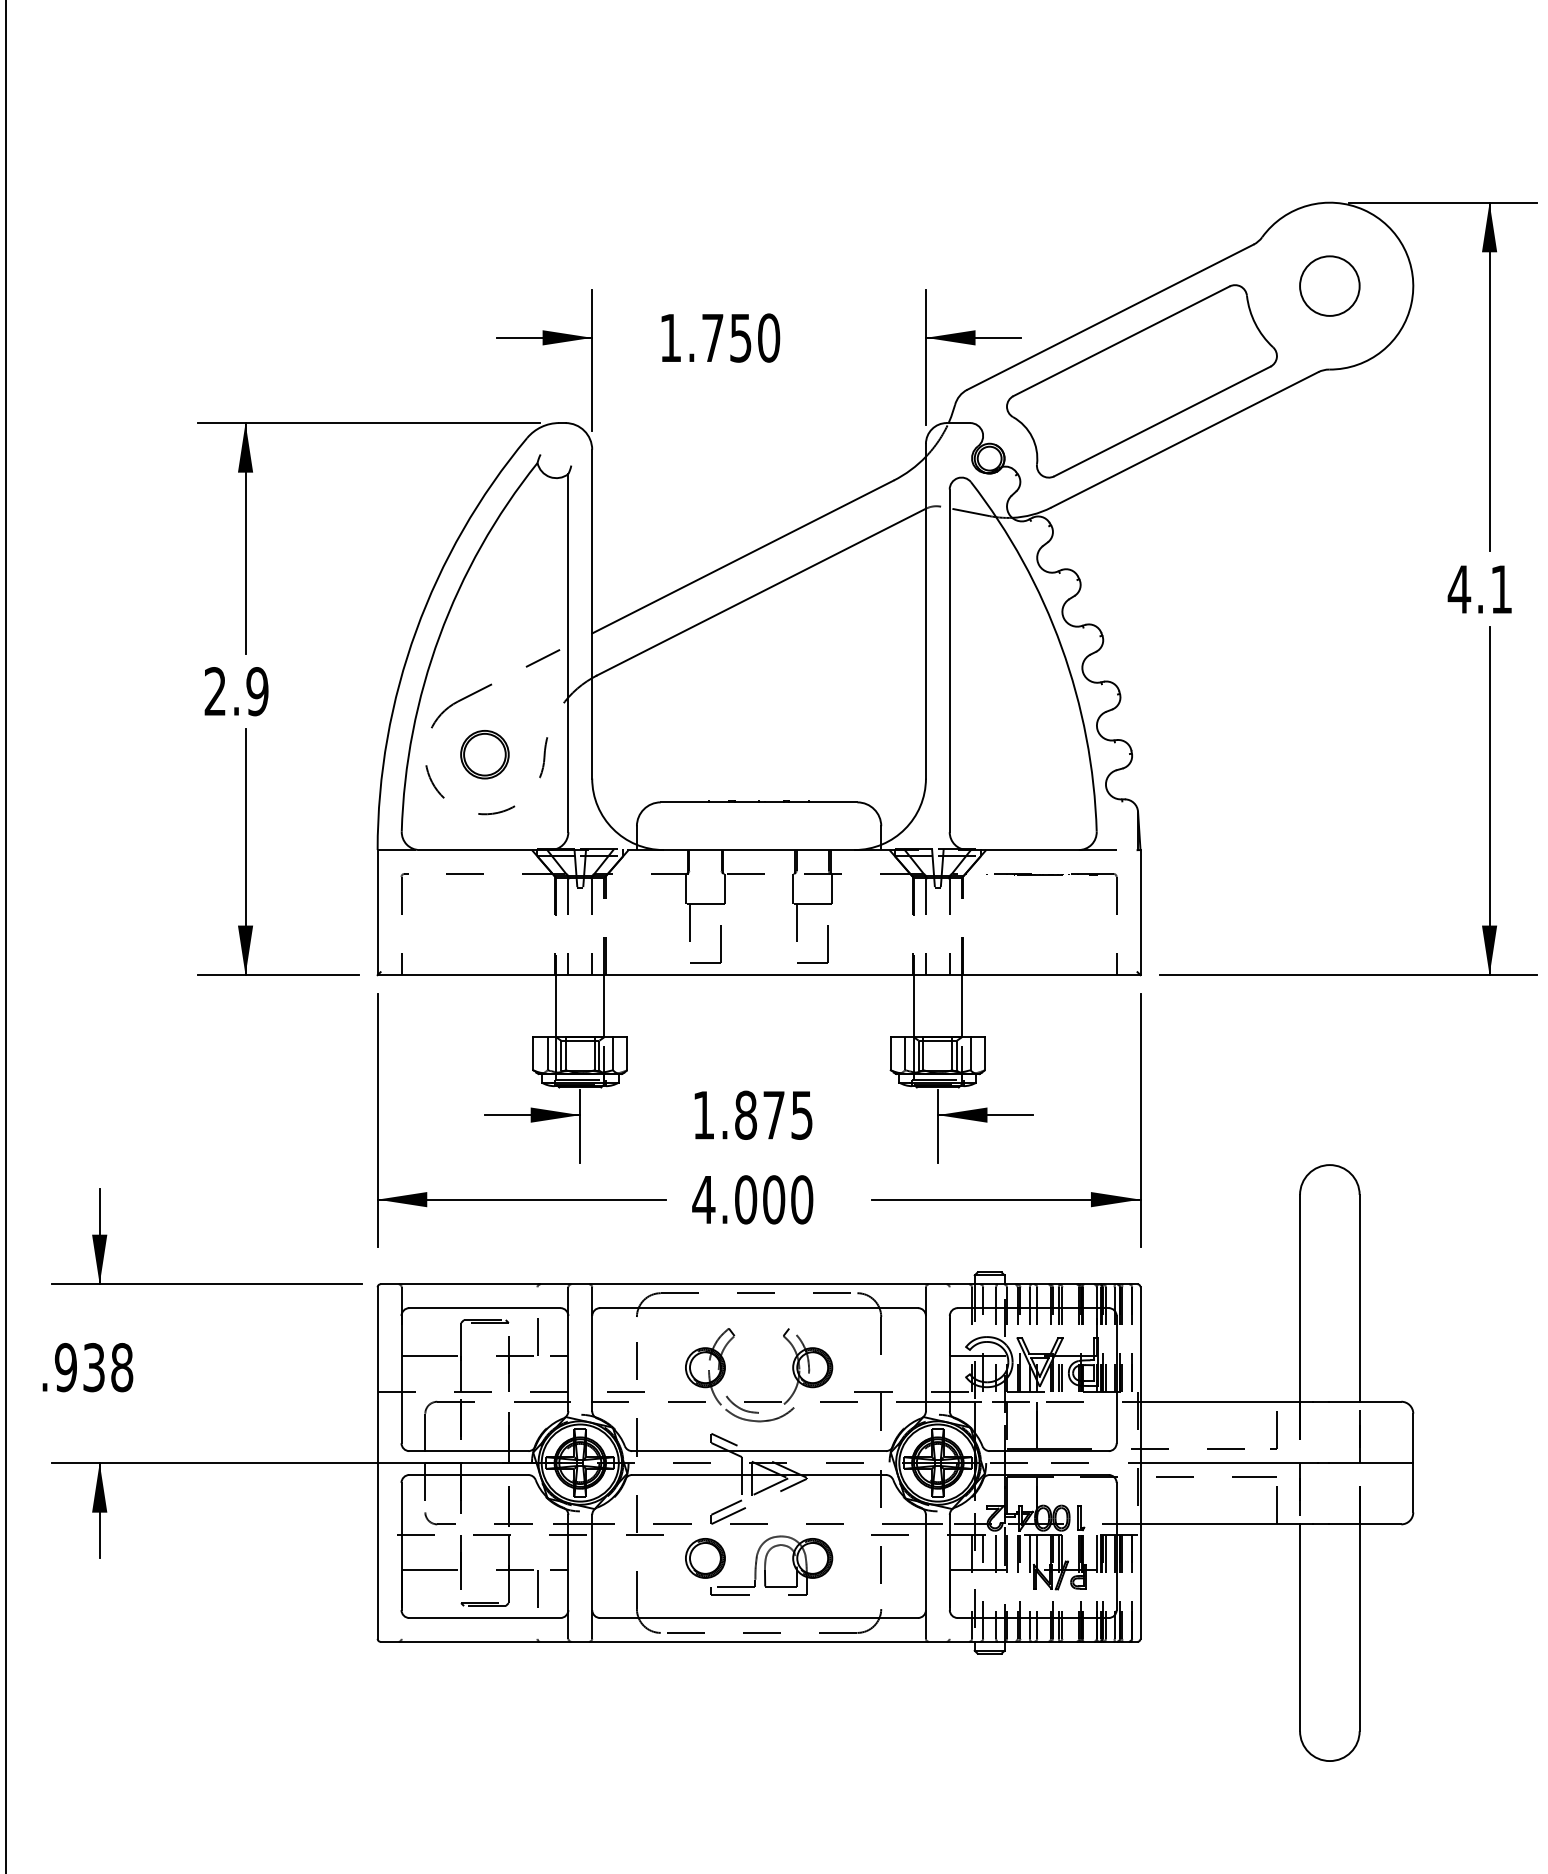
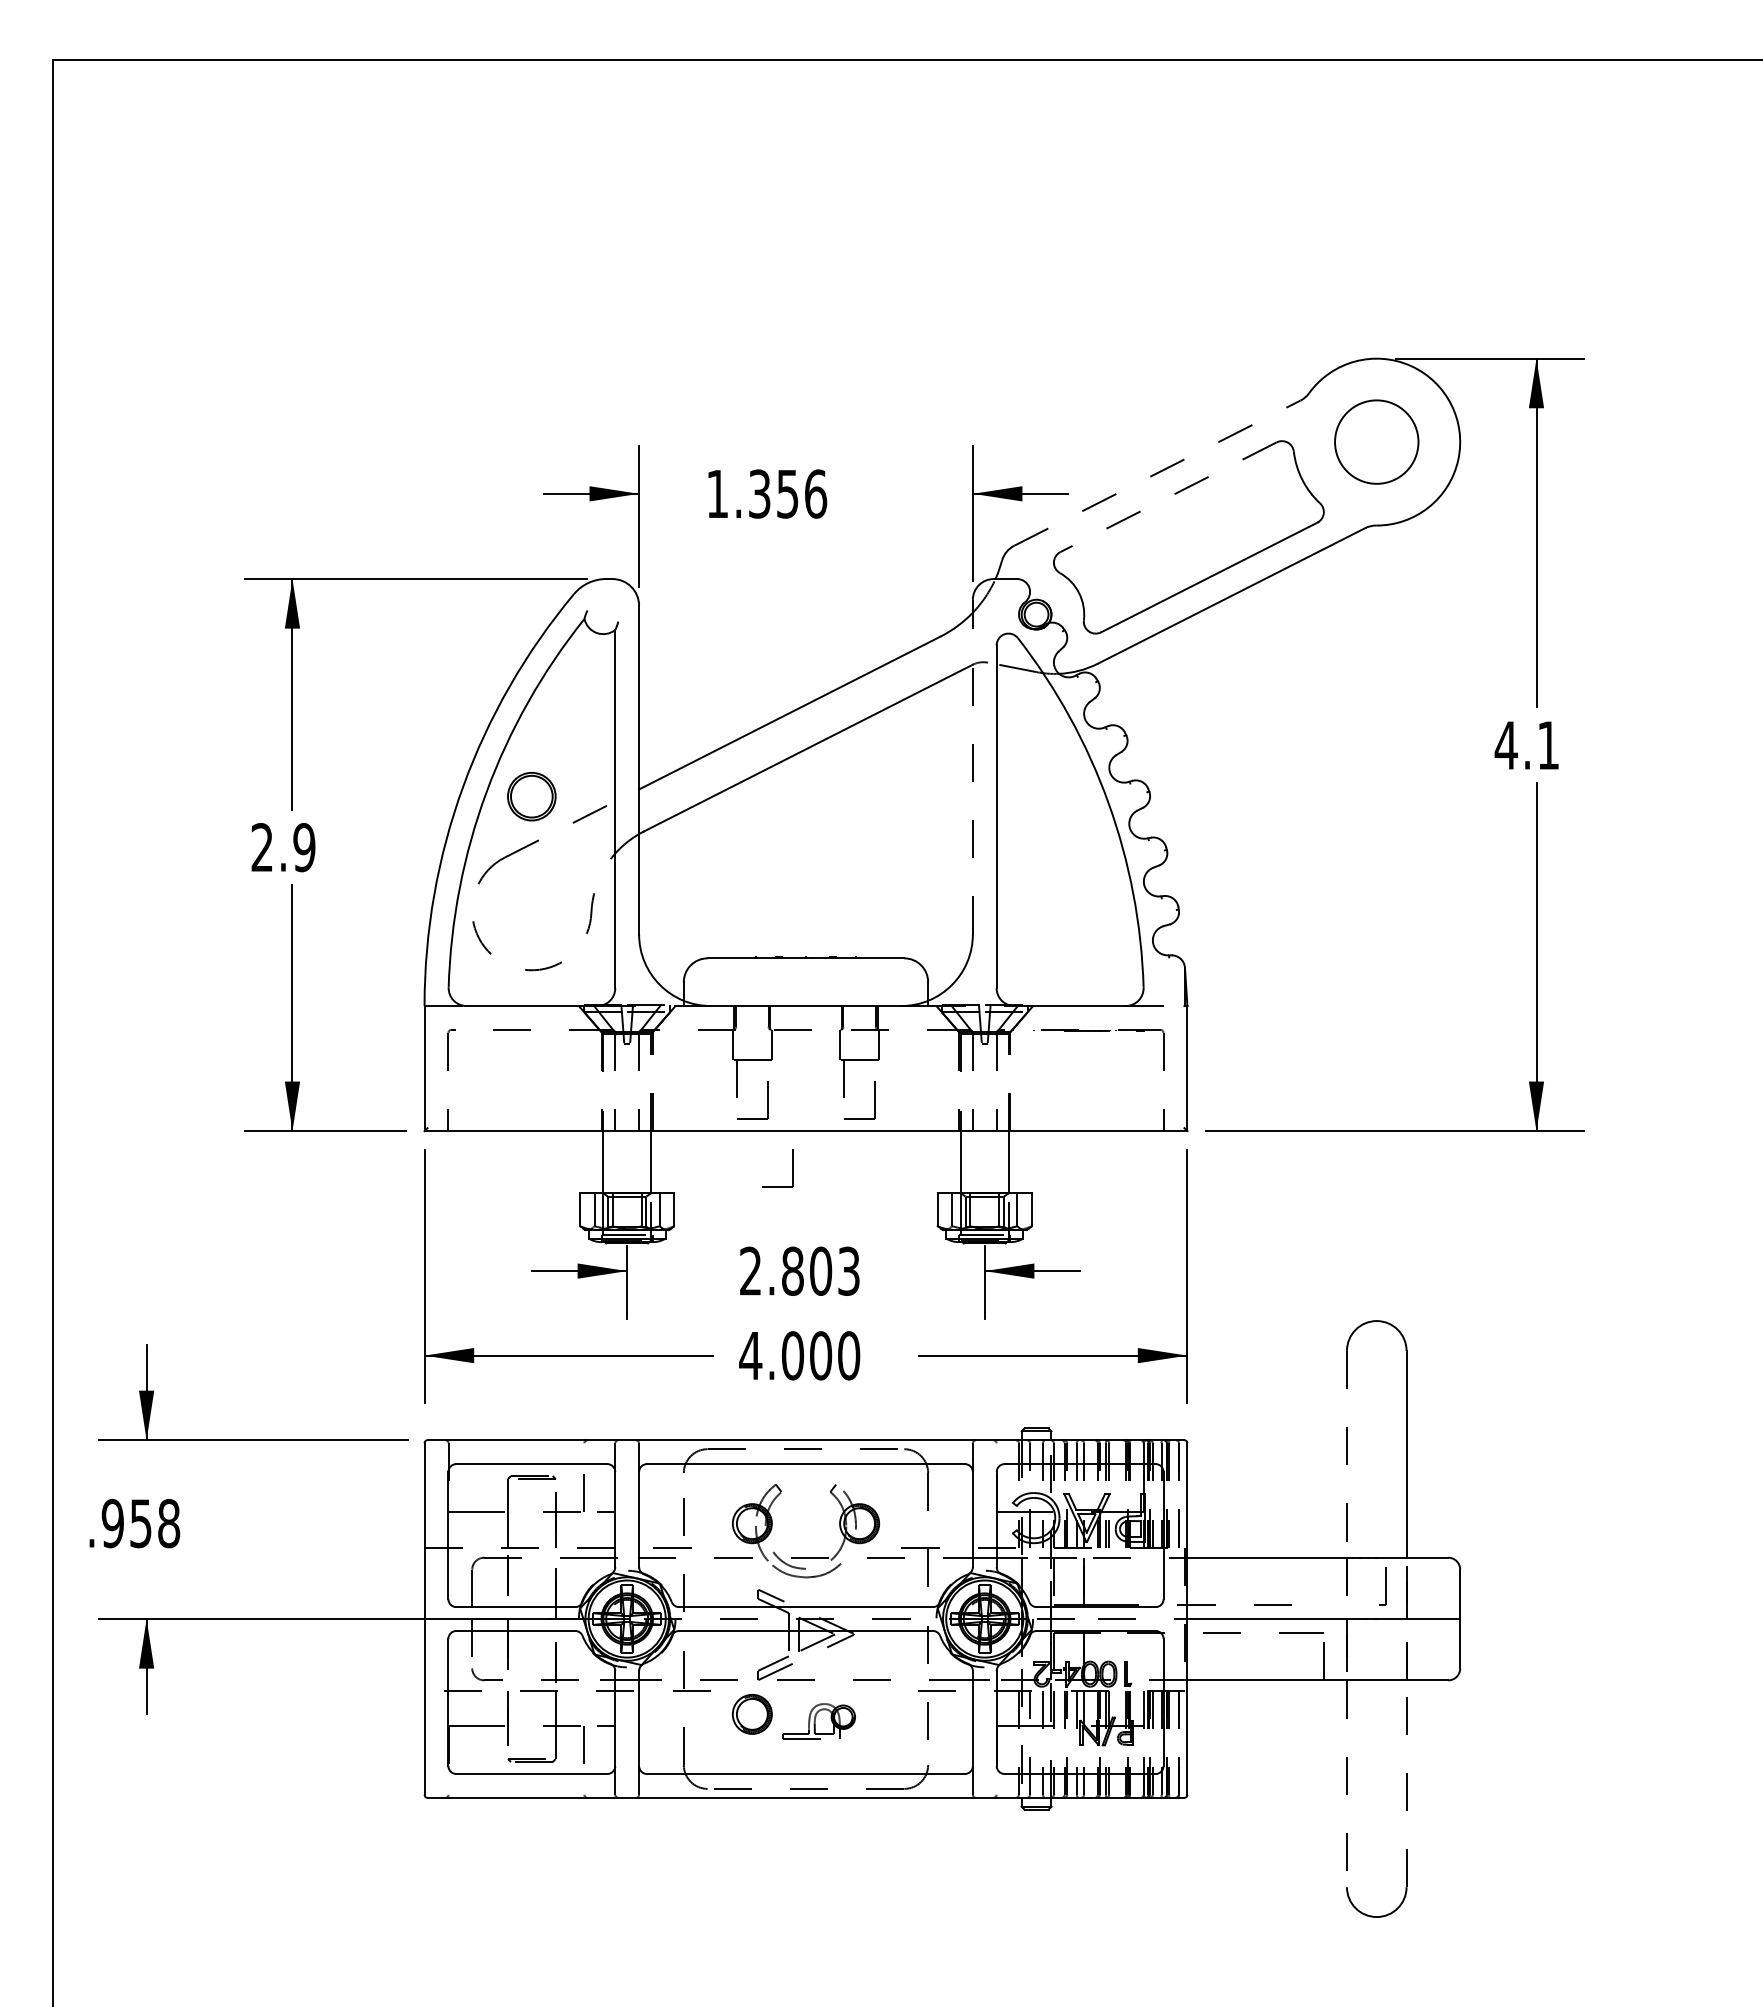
circle: (1329, 285) -> (1376, 441), size x1.4
line: (1110, 317) -> (1157, 473), solid -> dashed
text: (741, 337) -> (788, 493), 1.750 -> 1.356
line: (1121, 341) -> (1168, 497), solid -> dashed
line: (925, 610) -> (972, 766), solid -> dashed
part: (484, 754) -> (531, 796), moved
part: (745, 1012) -> (792, 1168), added
text: (752, 1114) -> (799, 1270), 1.875 -> 2.803
line: (1299, 1298) -> (1346, 1454), solid -> dashed
text: (93, 1367) -> (140, 1523), .938 -> .958
part: (1273, 1430) -> (1382, 1586), moved
part: (771, 1565) -> (818, 1721), size x0.6
line: (1359, 1627) -> (1406, 1783), solid -> dashed
line: (1299, 1628) -> (1346, 1784), solid -> dashed

